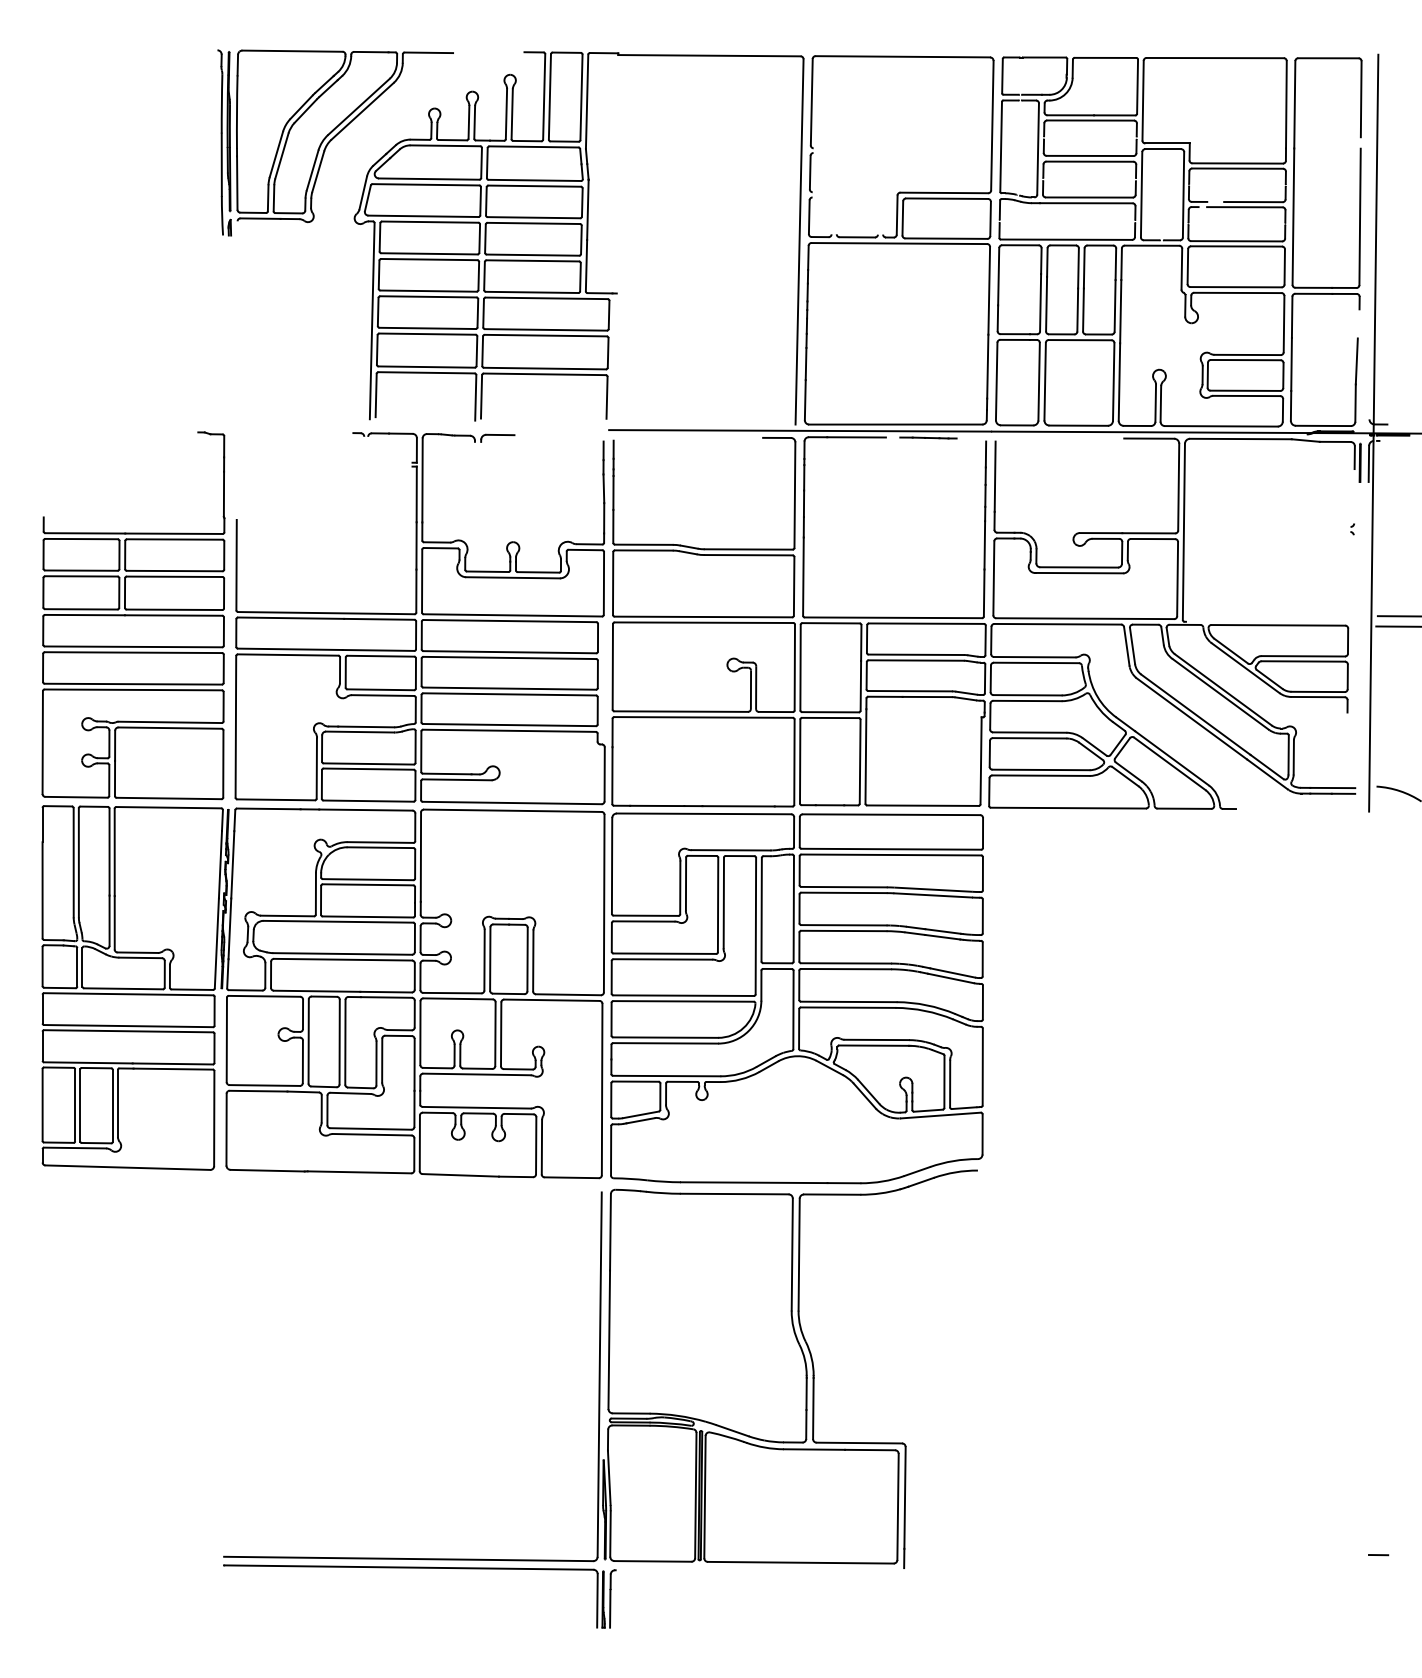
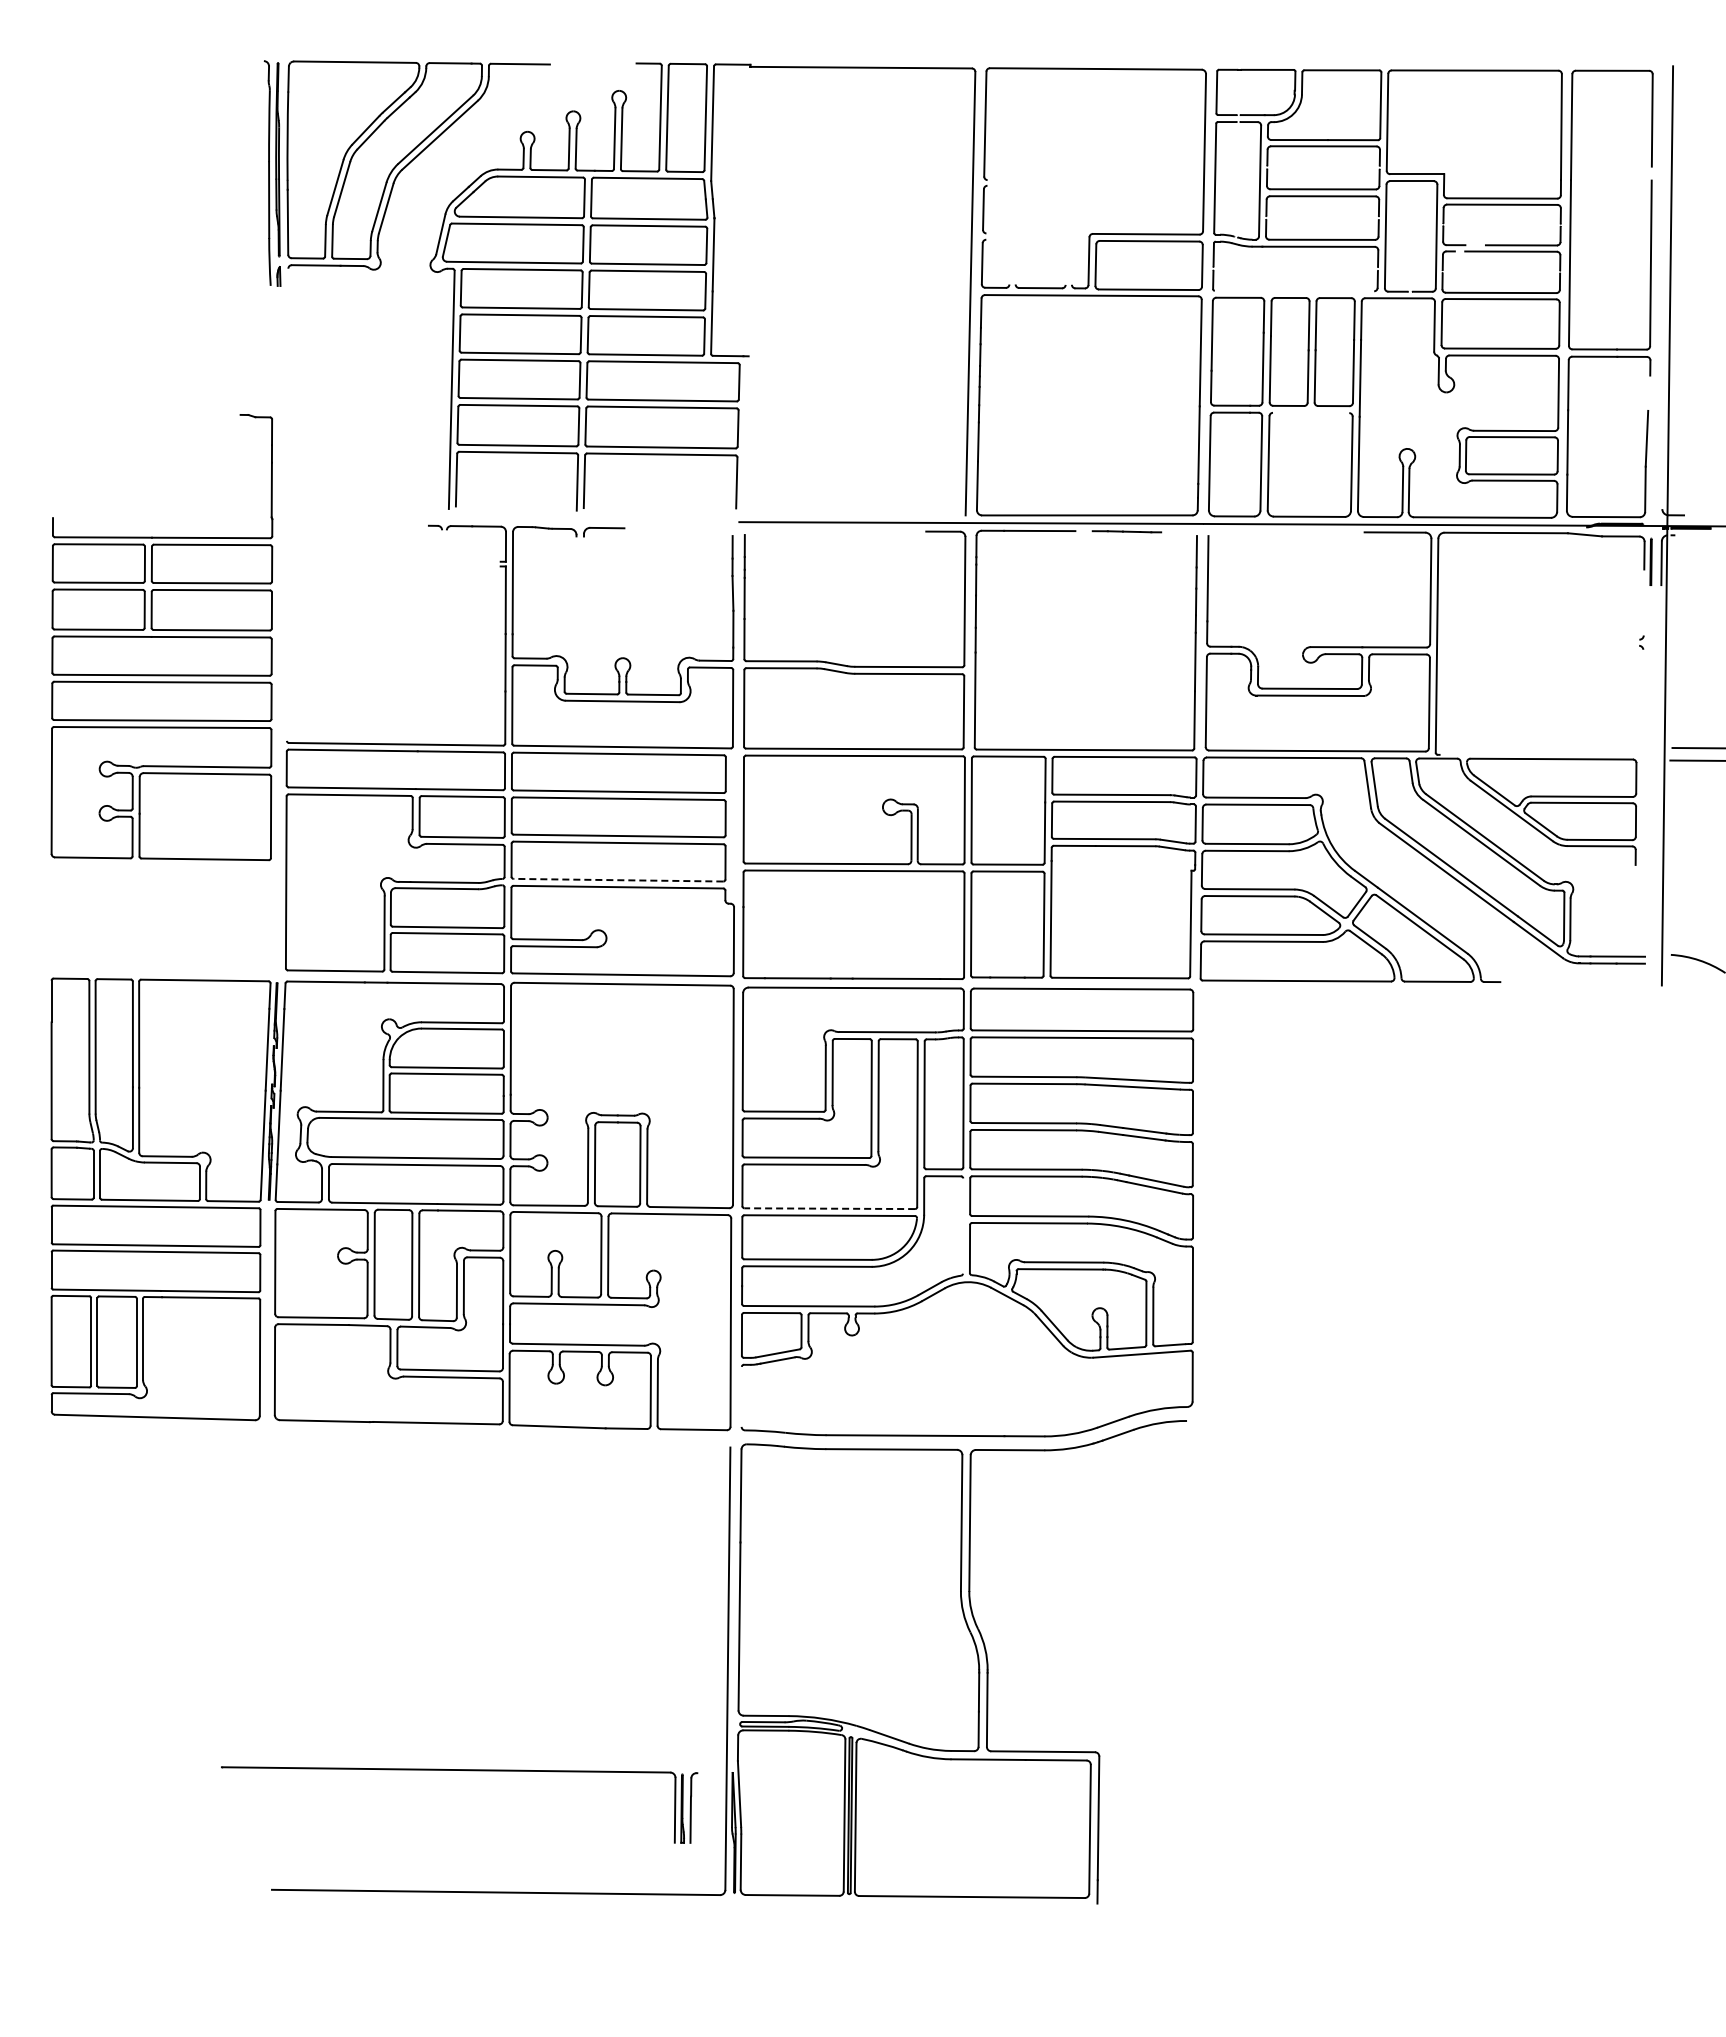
line: (1066, 239) -> (1294, 290), removed
line: (1079, 339) -> (1310, 412), removed
line: (236, 564) -> (286, 685), removed
part: (133, 615) -> (161, 637), moved
line: (509, 725) -> (618, 880), solid -> dashed
line: (683, 995) -> (829, 1208), solid -> dashed
line: (792, 1009) -> (962, 1225), removed
line: (610, 1150) -> (741, 1396), removed
line: (1377, 1554) -> (1672, 1887), removed
part: (419, 1568) -> (459, 1770), moved

